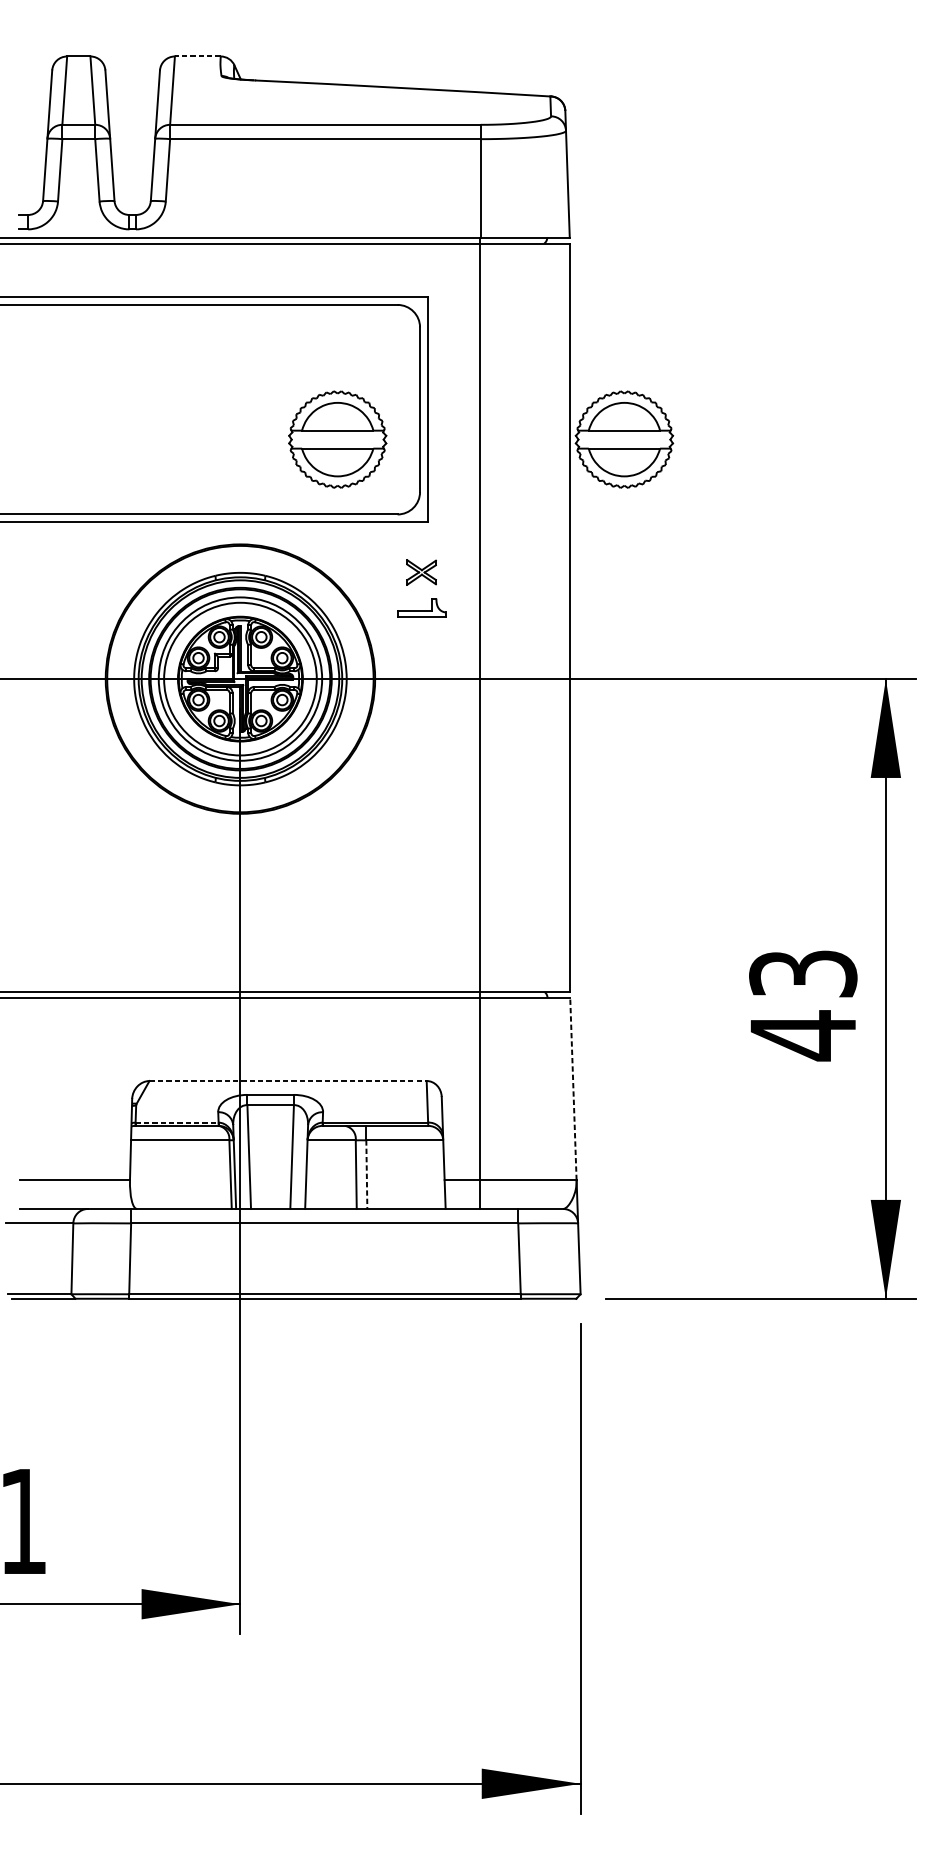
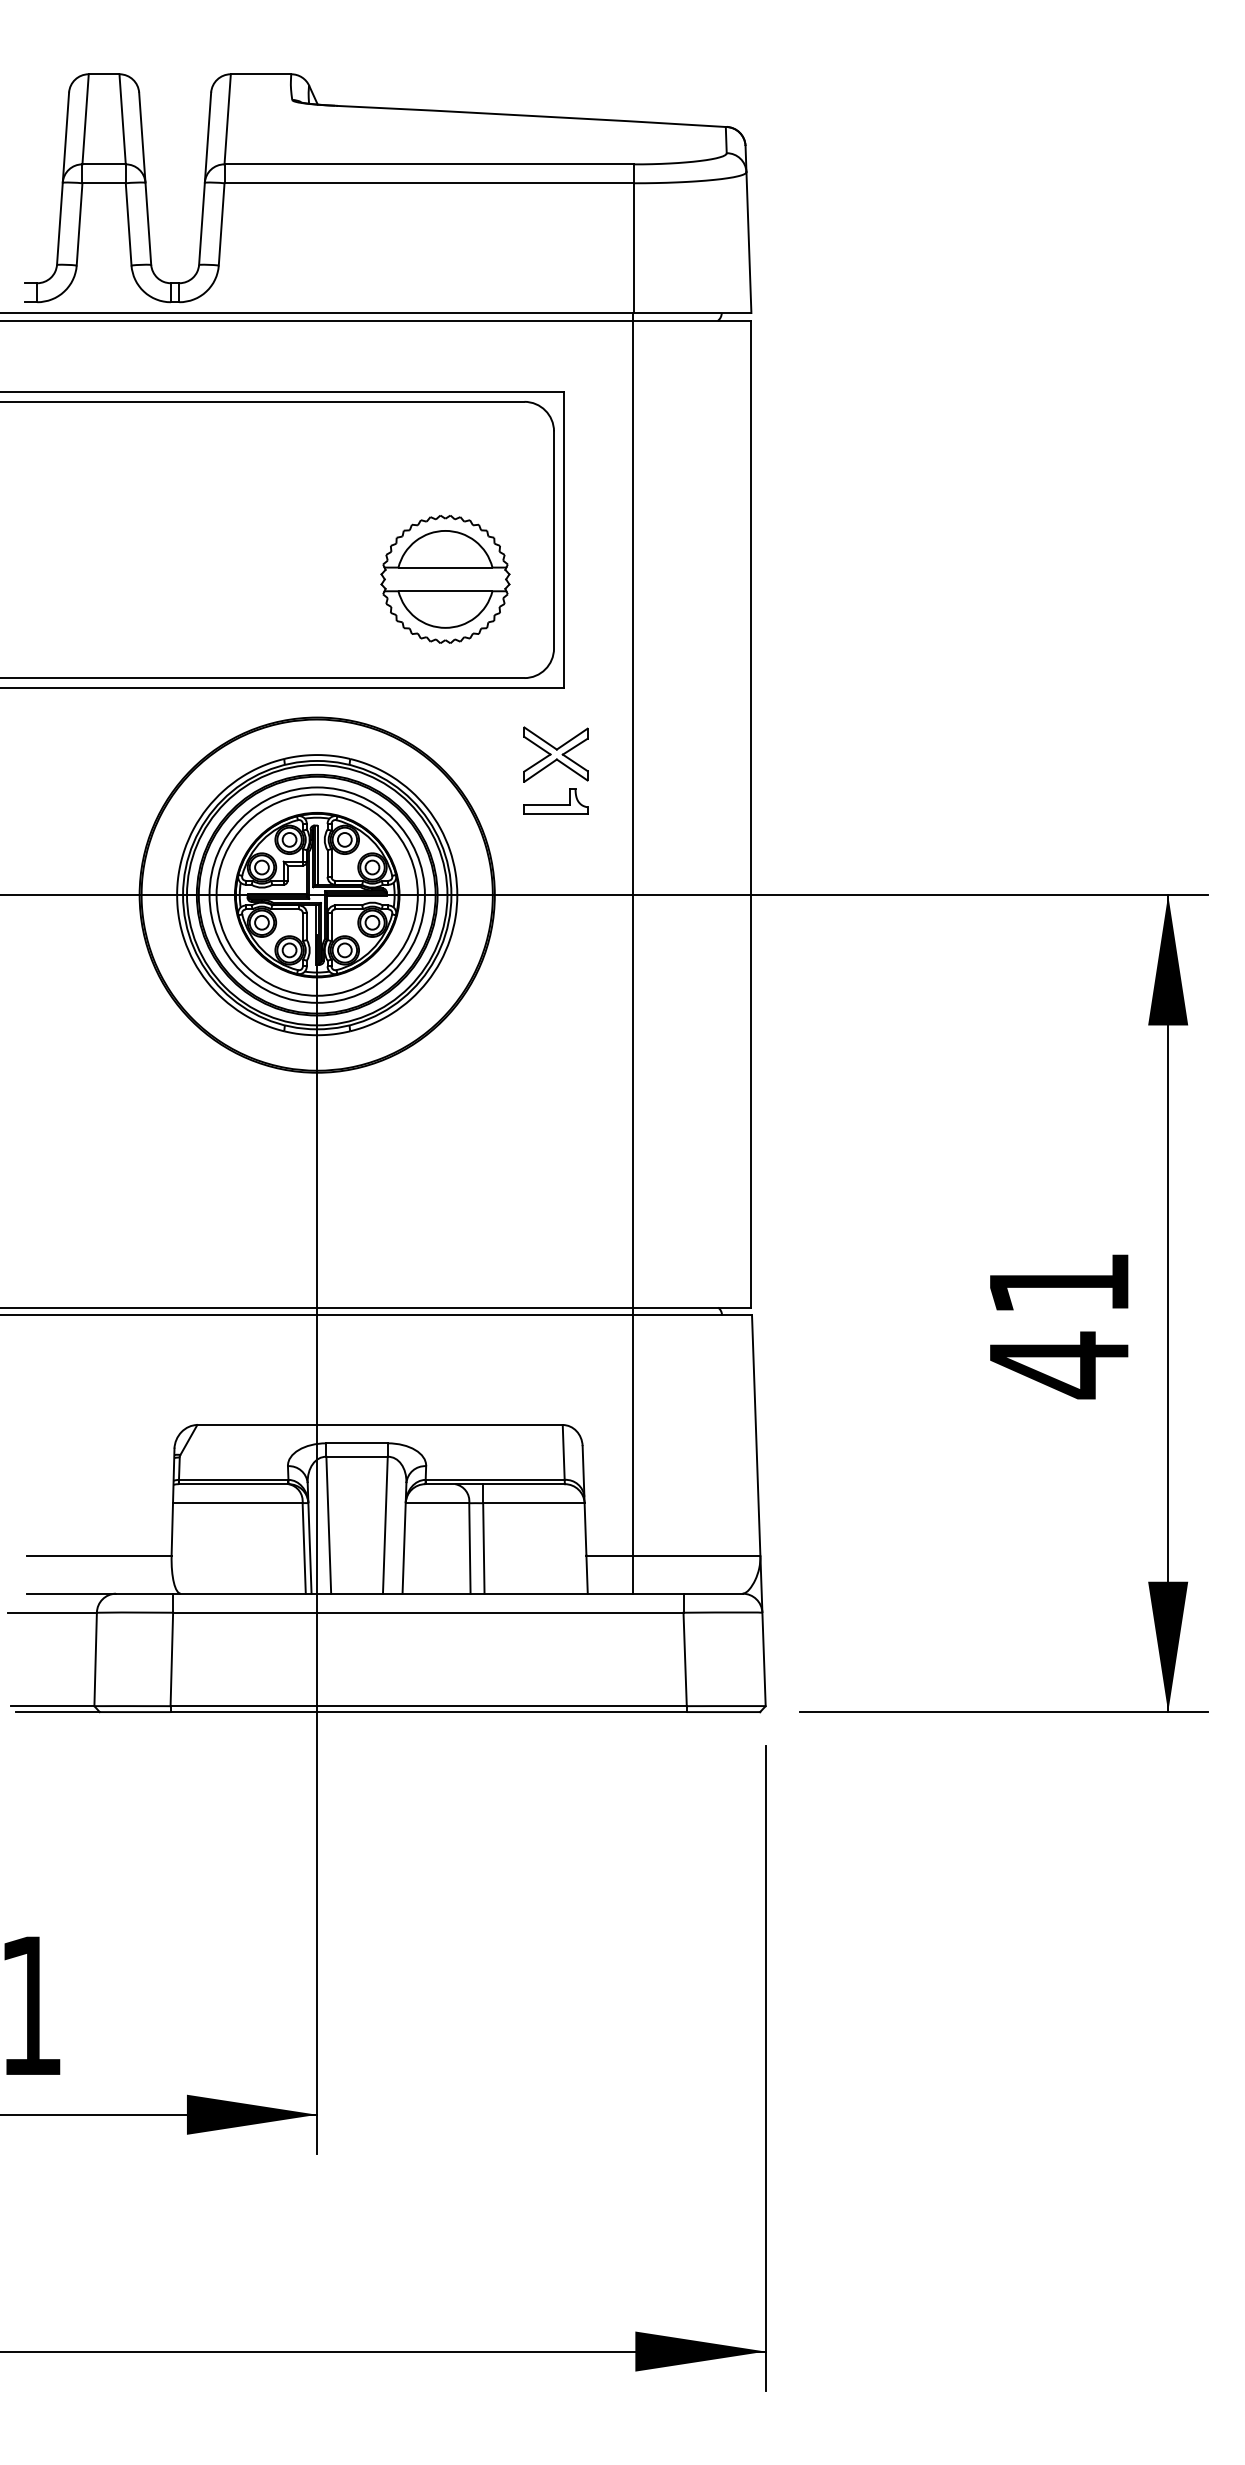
line: (197, 56) -> (260, 74), dashed -> solid
part: (624, 439) -> (823, 579), removed
part: (421, 572) -> (555, 754), size x1.67
text: (802, 973) -> (1058, 1283), 43 -> 41
line: (288, 1081) -> (380, 1425), dashed -> solid
line: (573, 1088) -> (756, 1435), dashed -> solid
line: (176, 1122) -> (233, 1479), dashed -> solid
line: (366, 1174) -> (483, 1548), dashed -> solid

